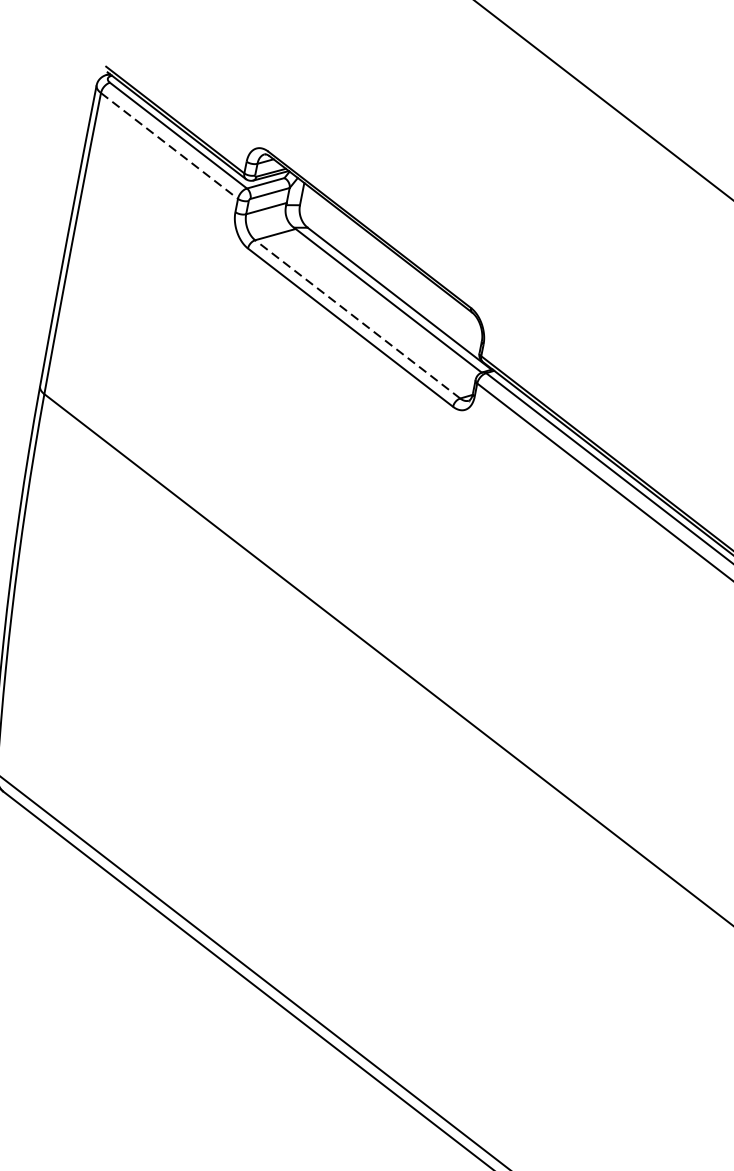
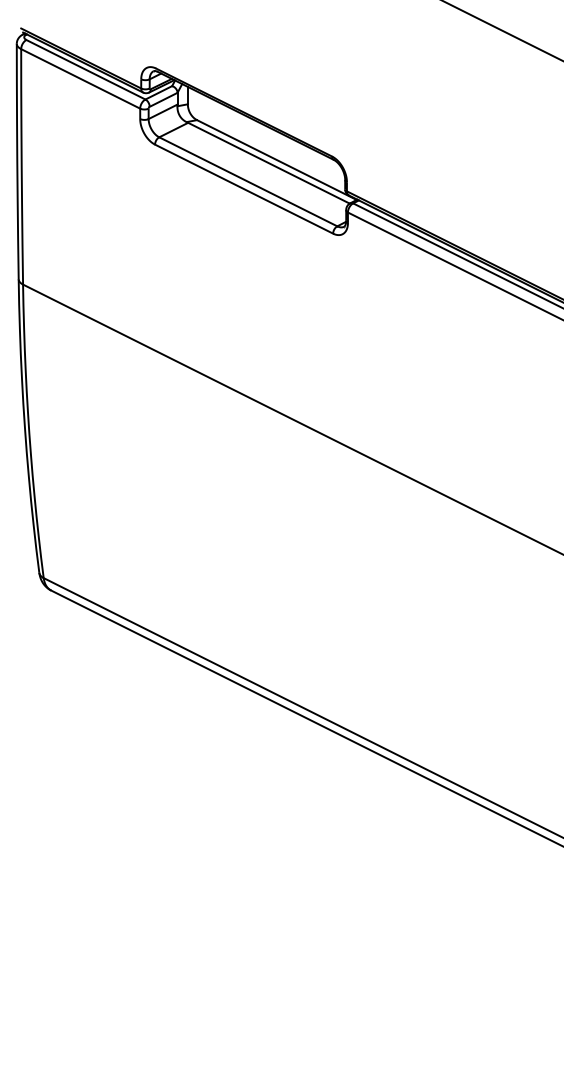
line: (169, 145) -> (80, 78), dashed -> solid
line: (358, 318) -> (248, 181), dashed -> solid

